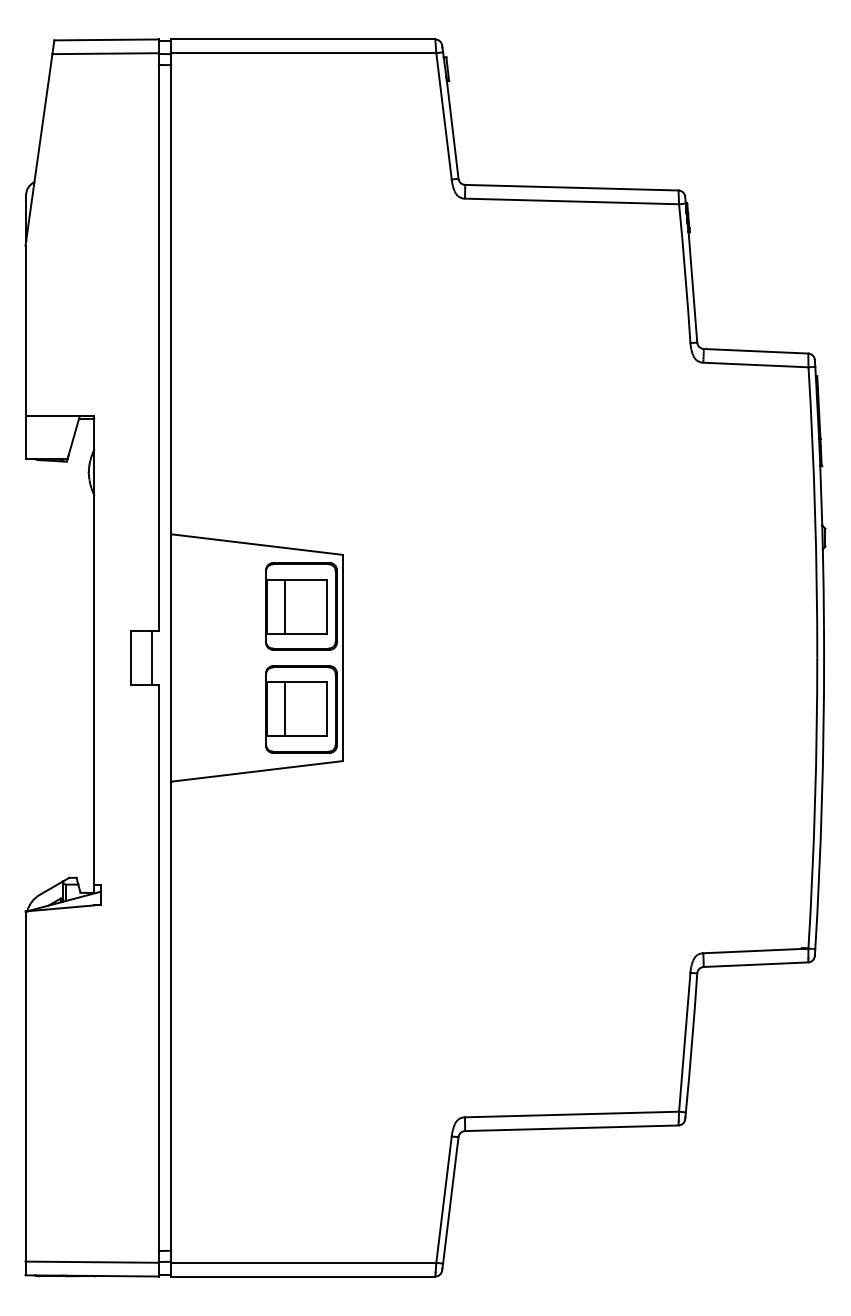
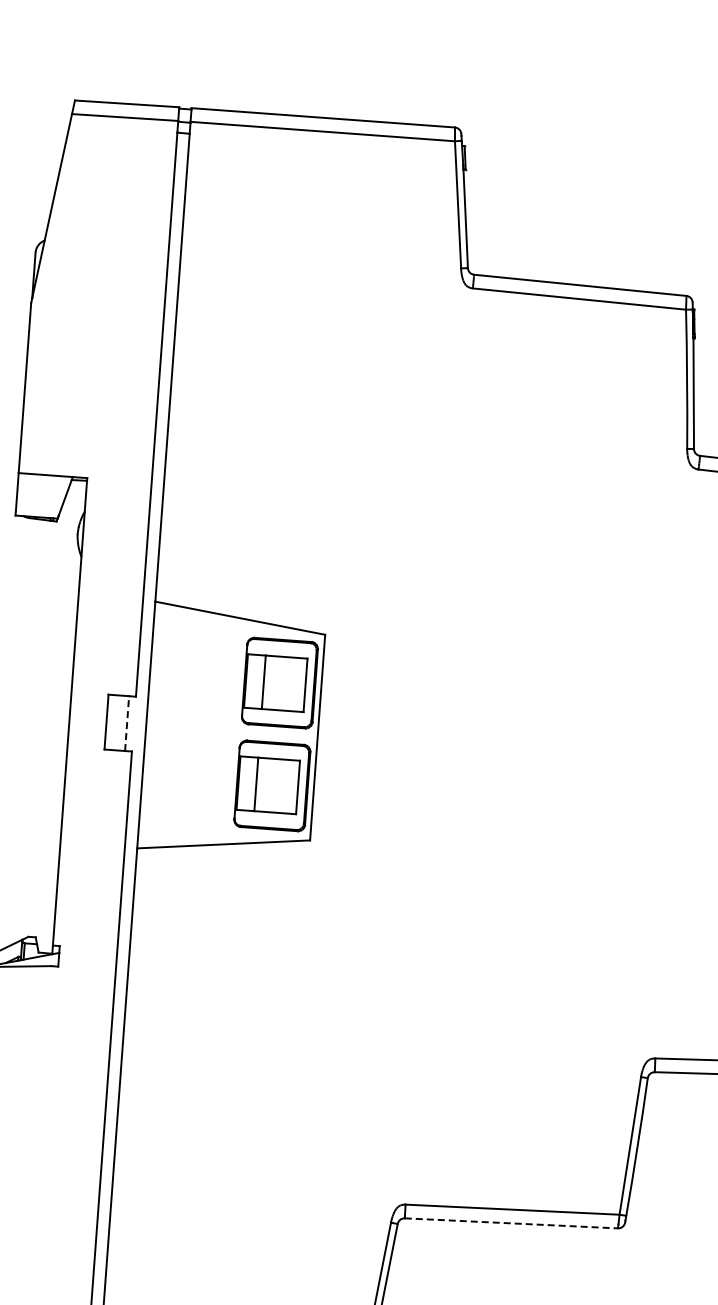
line: (151, 657) -> (126, 723), solid -> dashed
line: (571, 1128) -> (511, 1223), solid -> dashed

